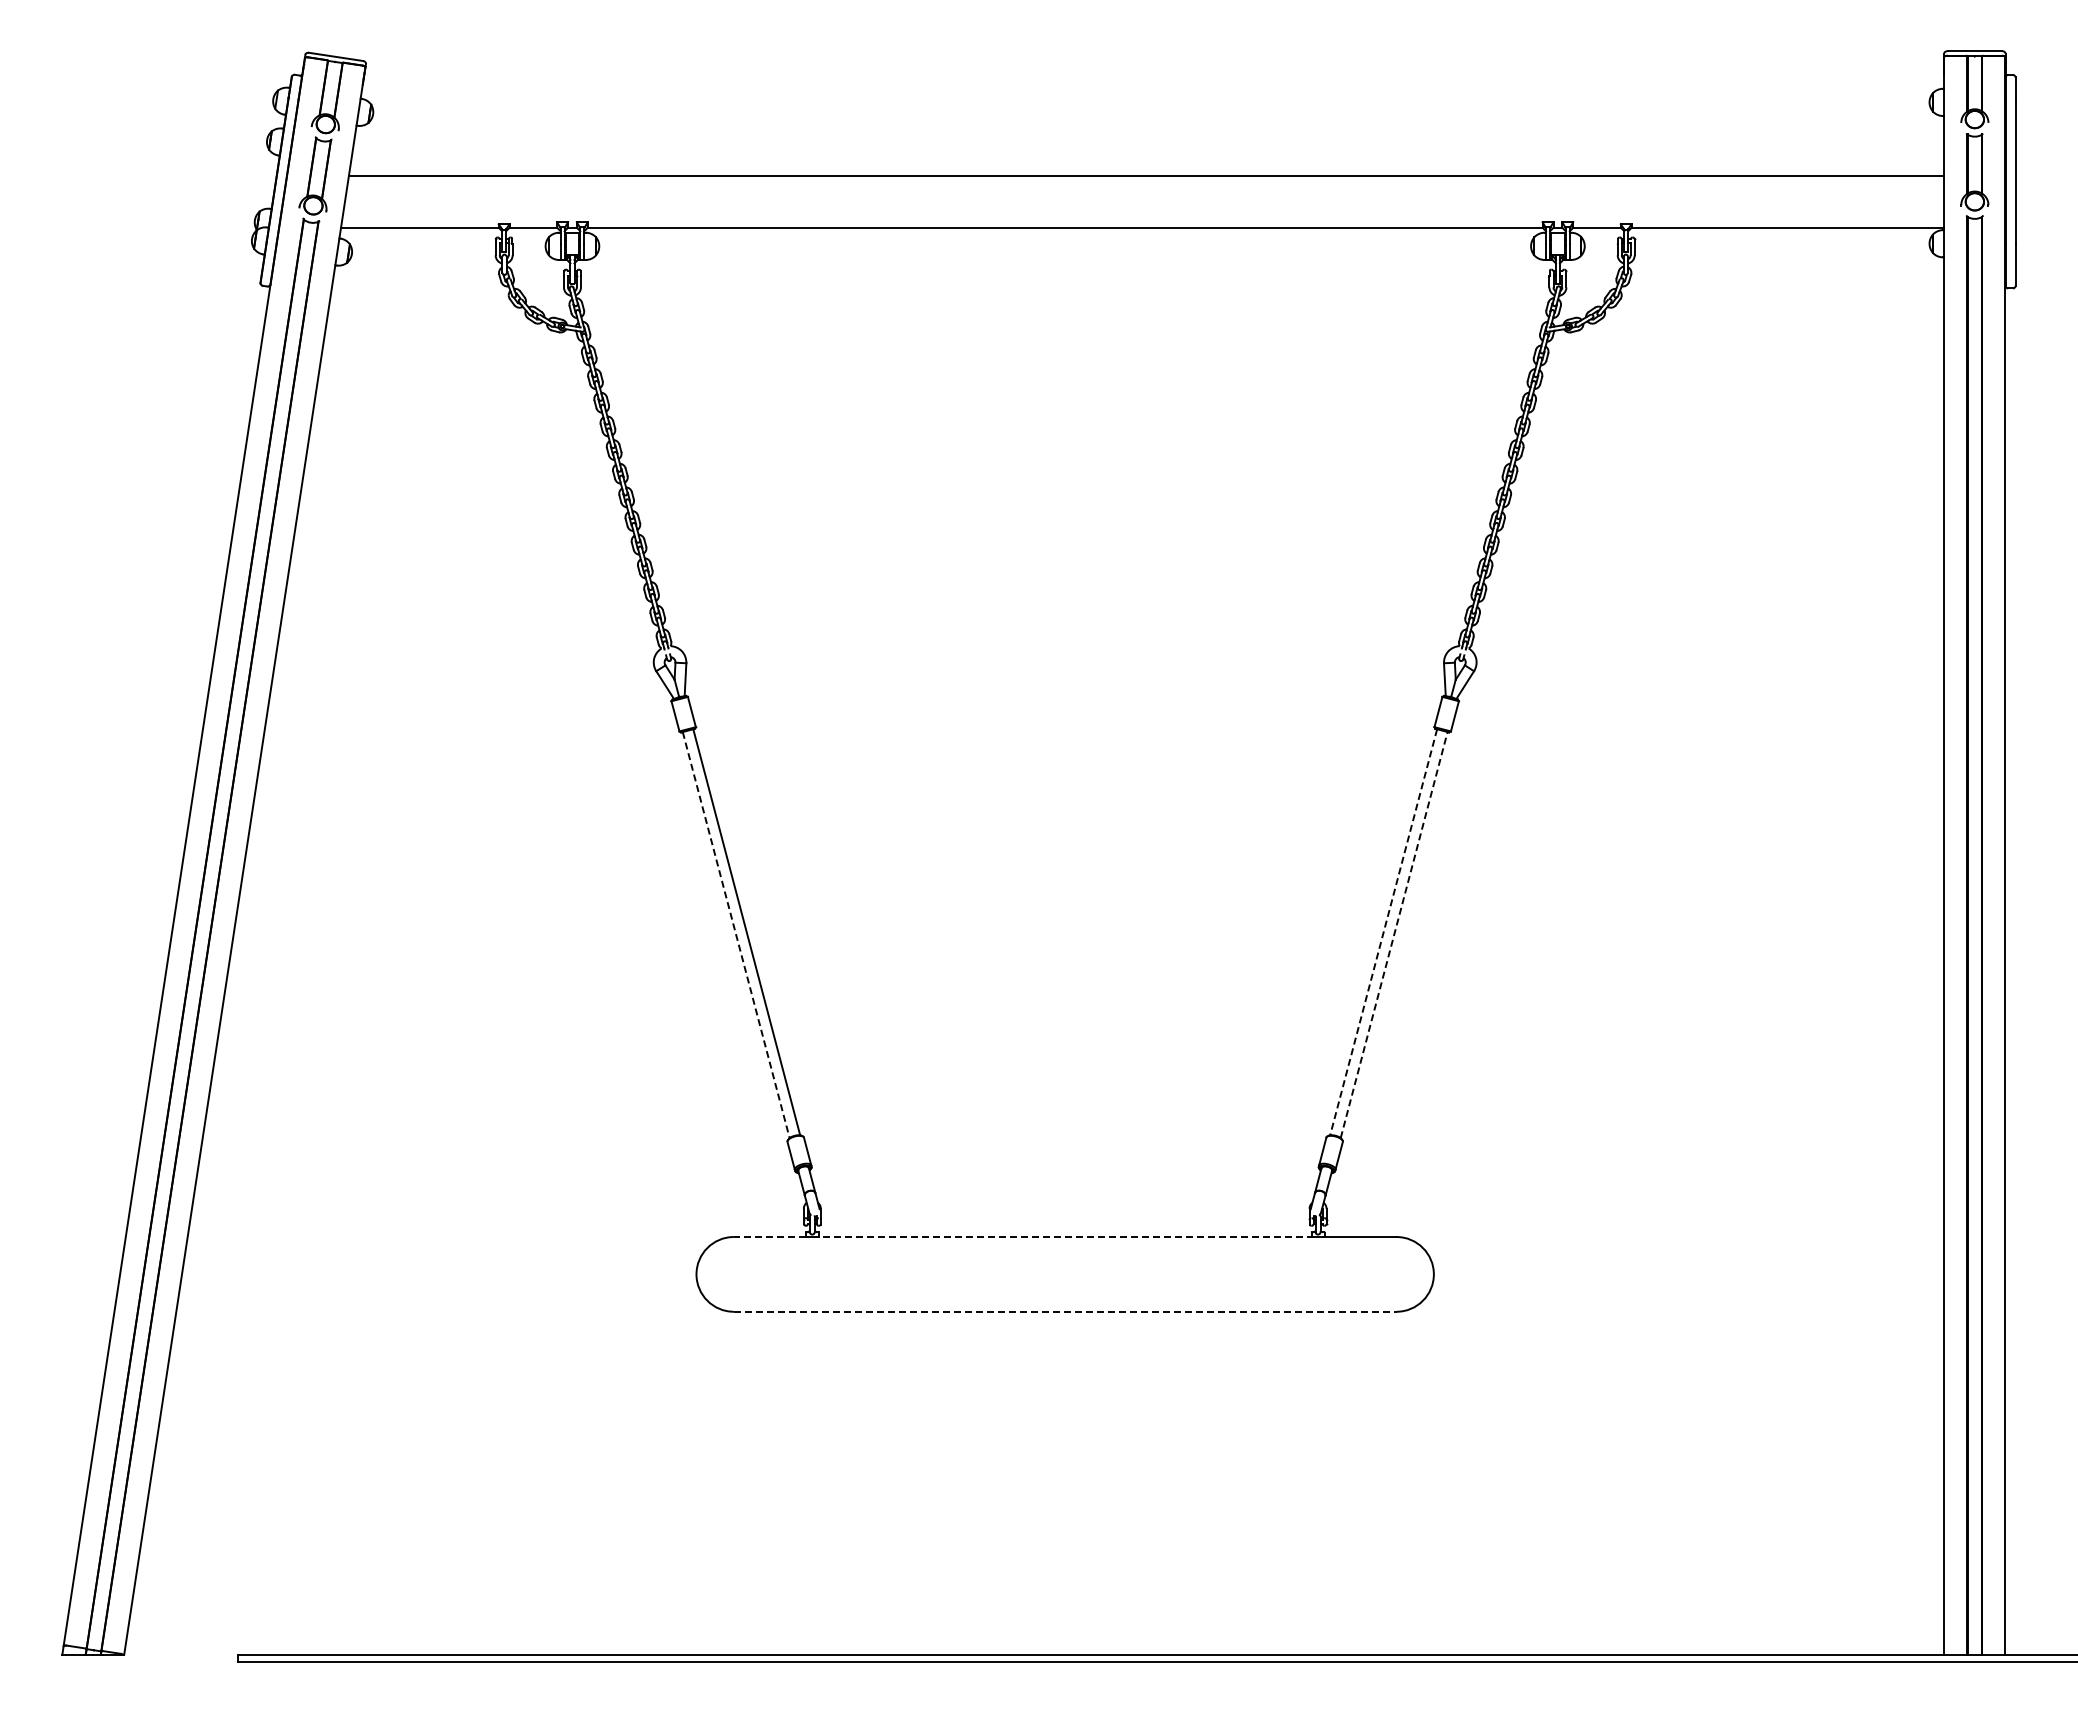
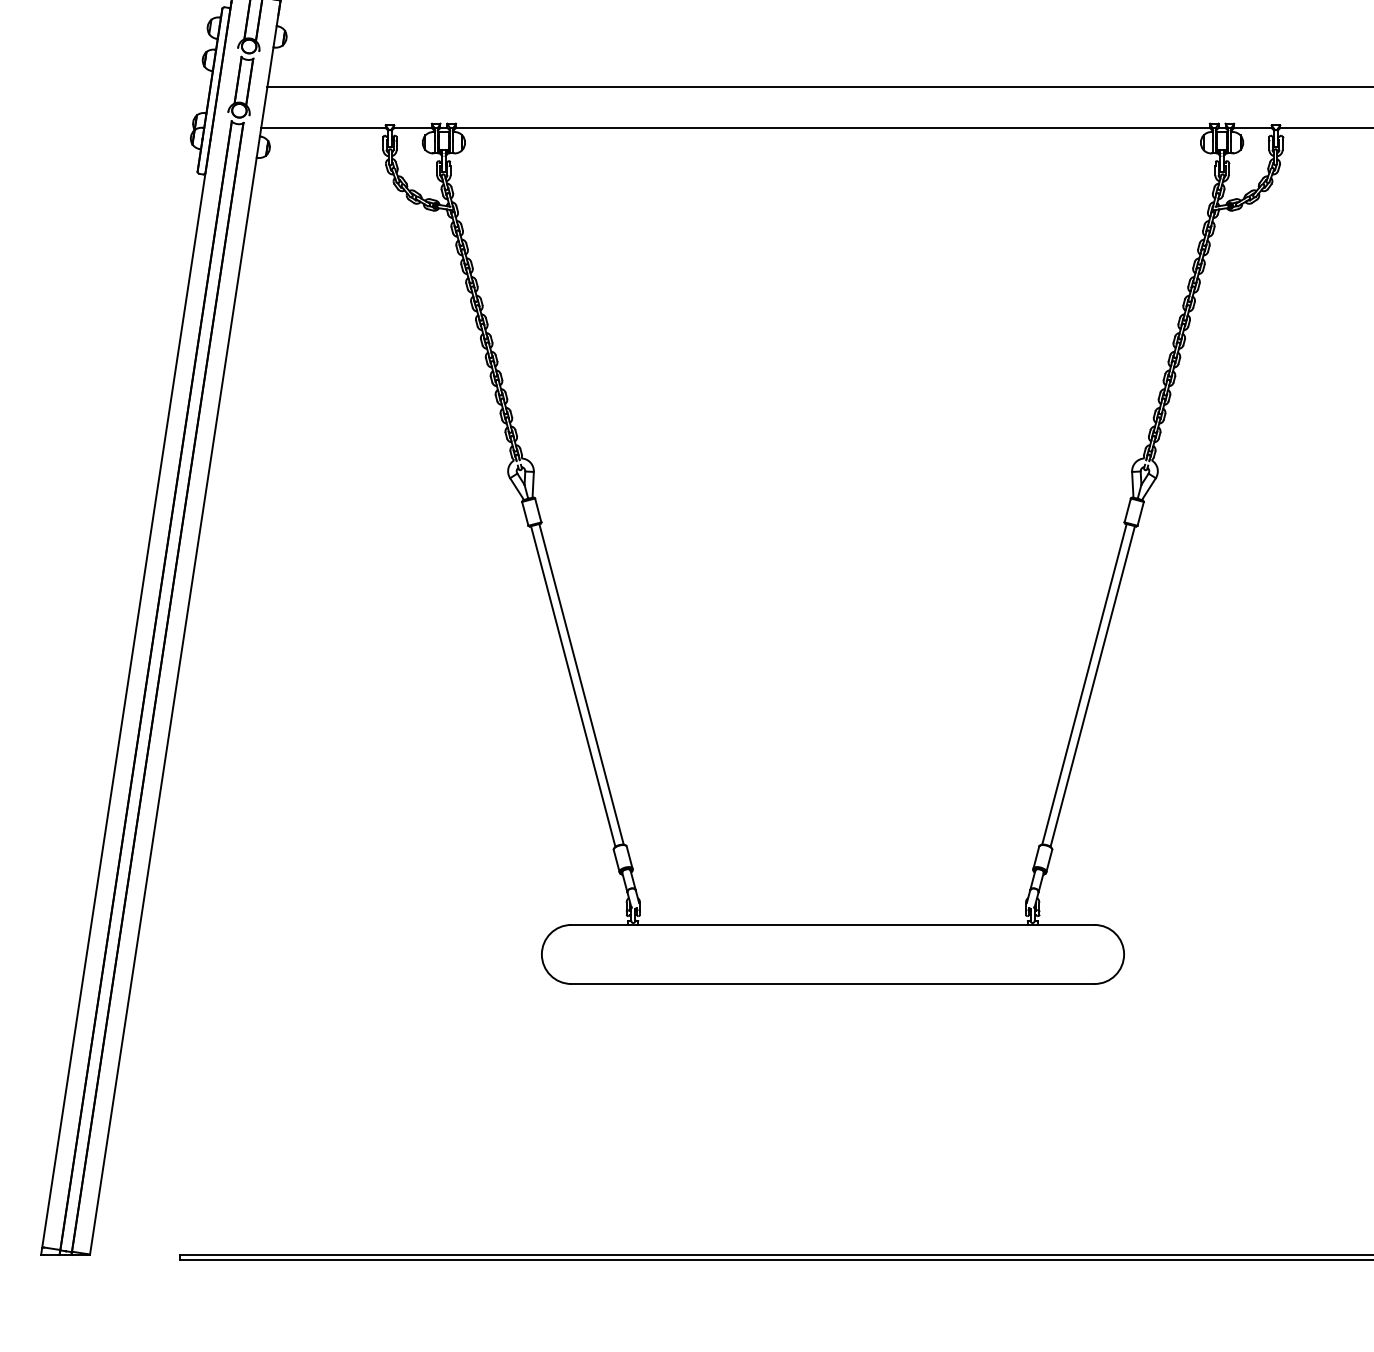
line: (1383, 932) -> (1084, 684), dashed -> solid
line: (736, 935) -> (573, 686), dashed -> solid
line: (1394, 935) -> (1093, 686), dashed -> solid
line: (769, 1237) -> (599, 925), dashed -> solid
line: (1065, 1237) -> (833, 925), dashed -> solid
line: (1065, 1311) -> (833, 983), dashed -> solid

